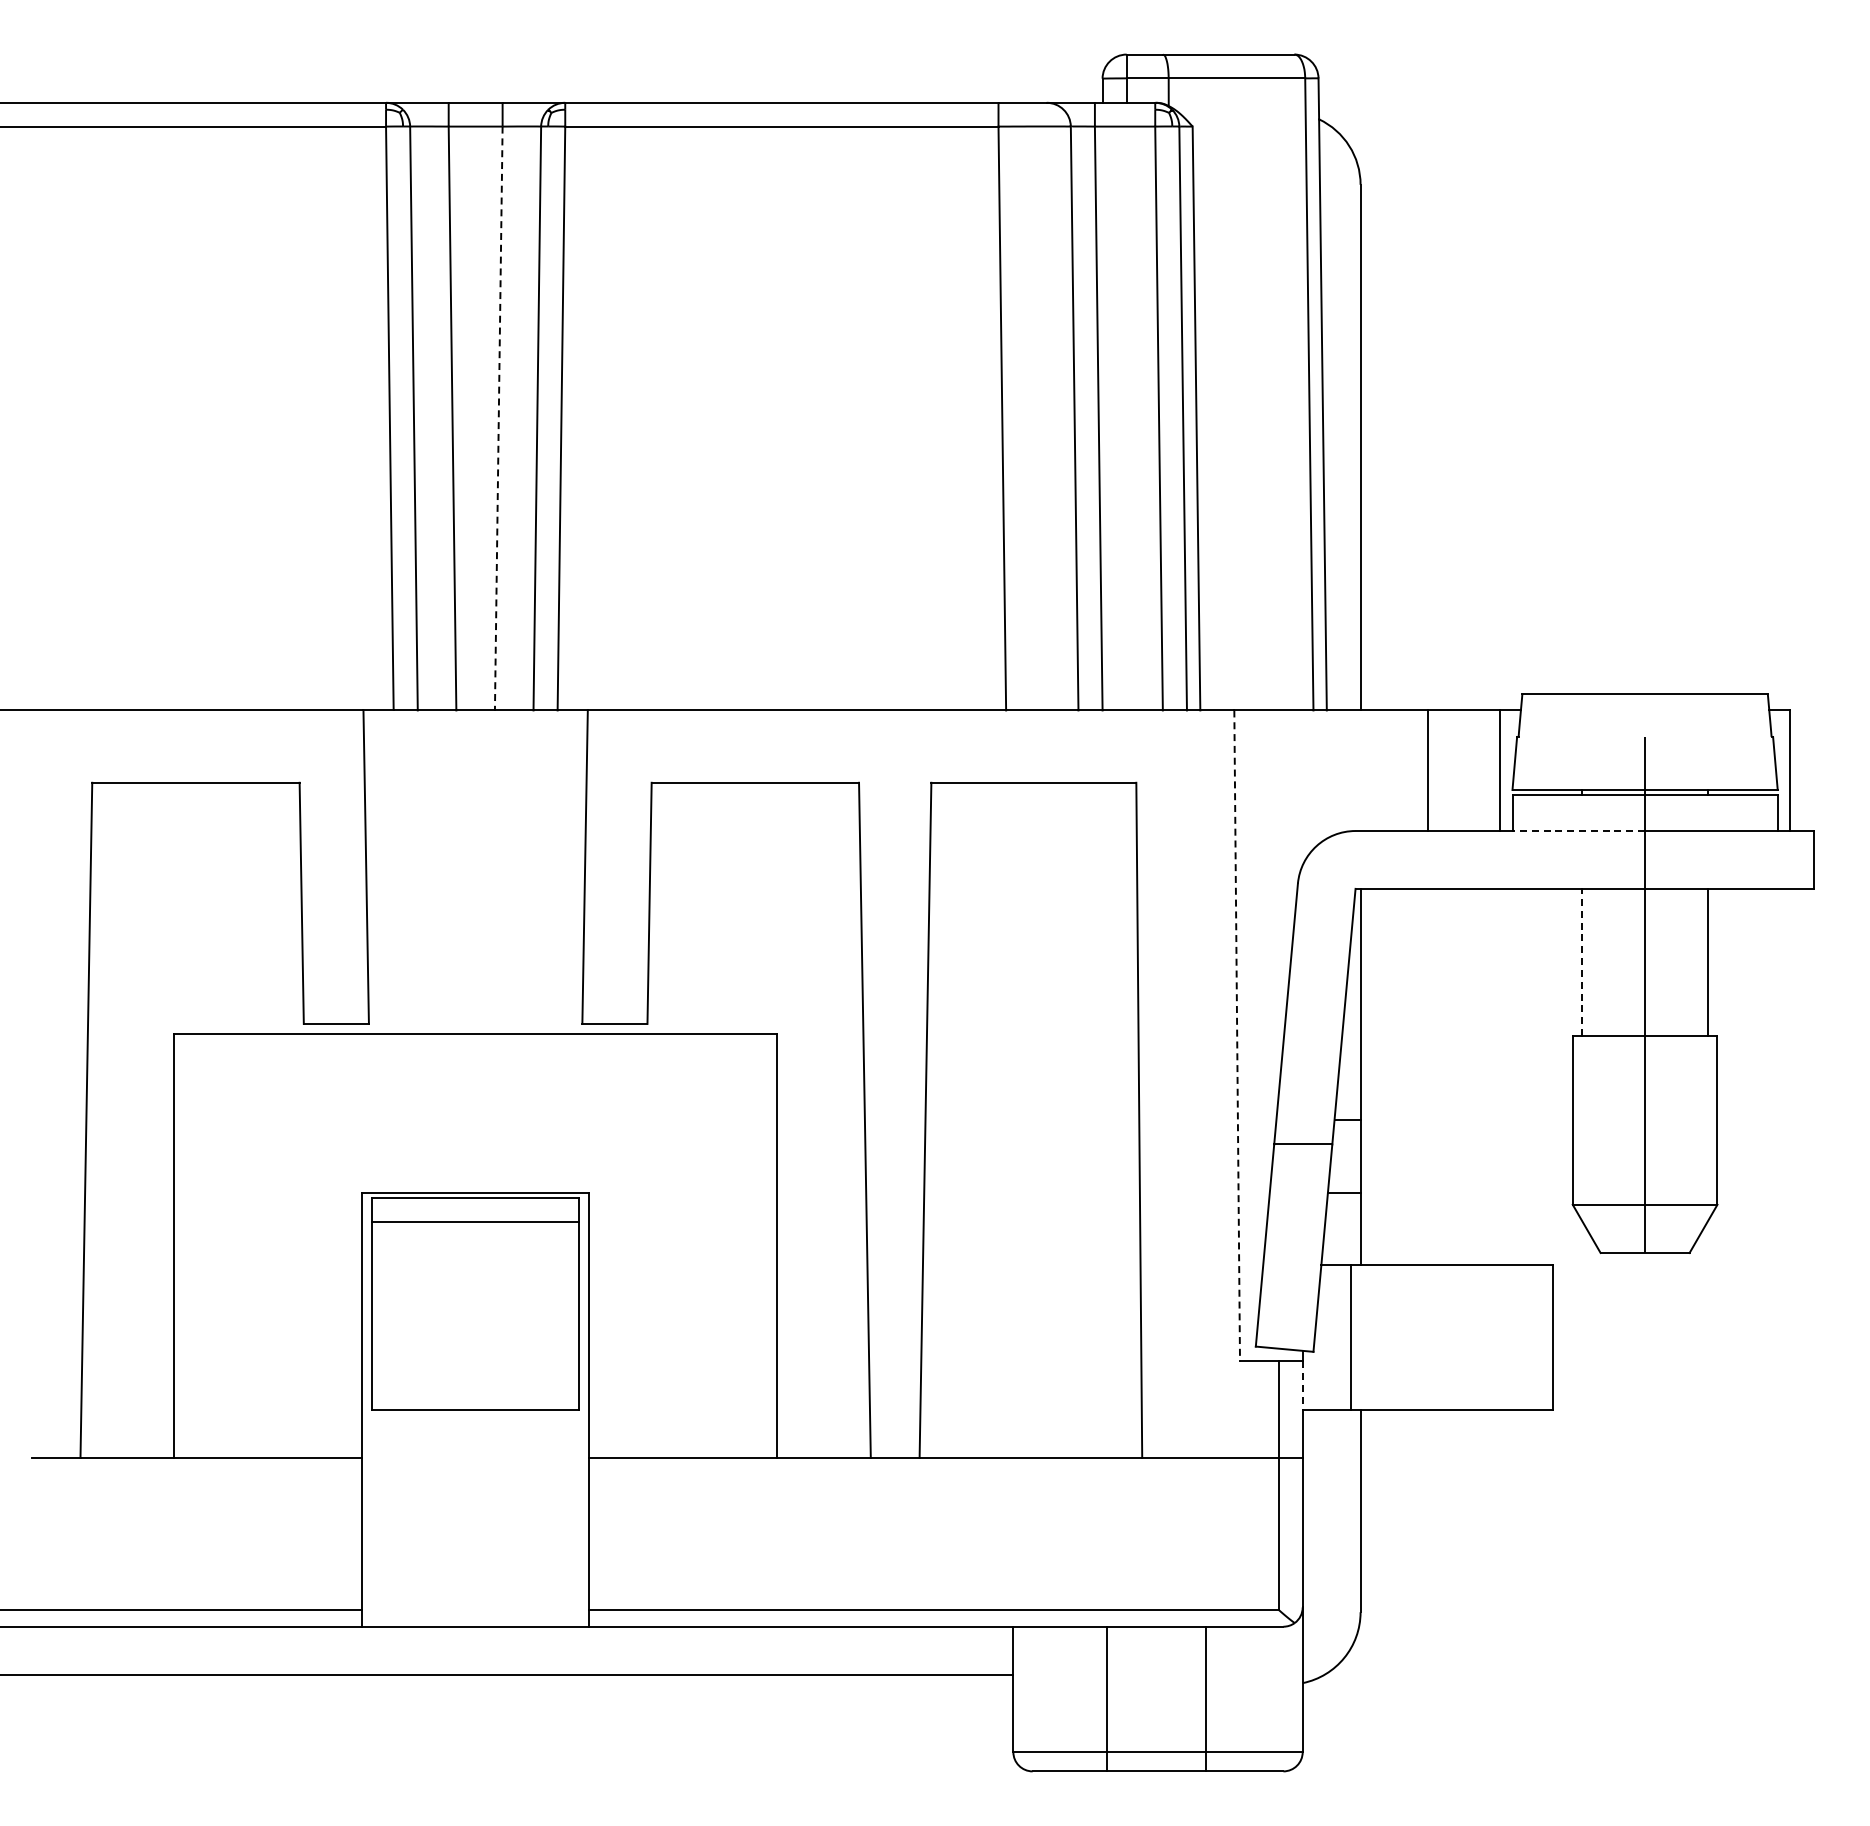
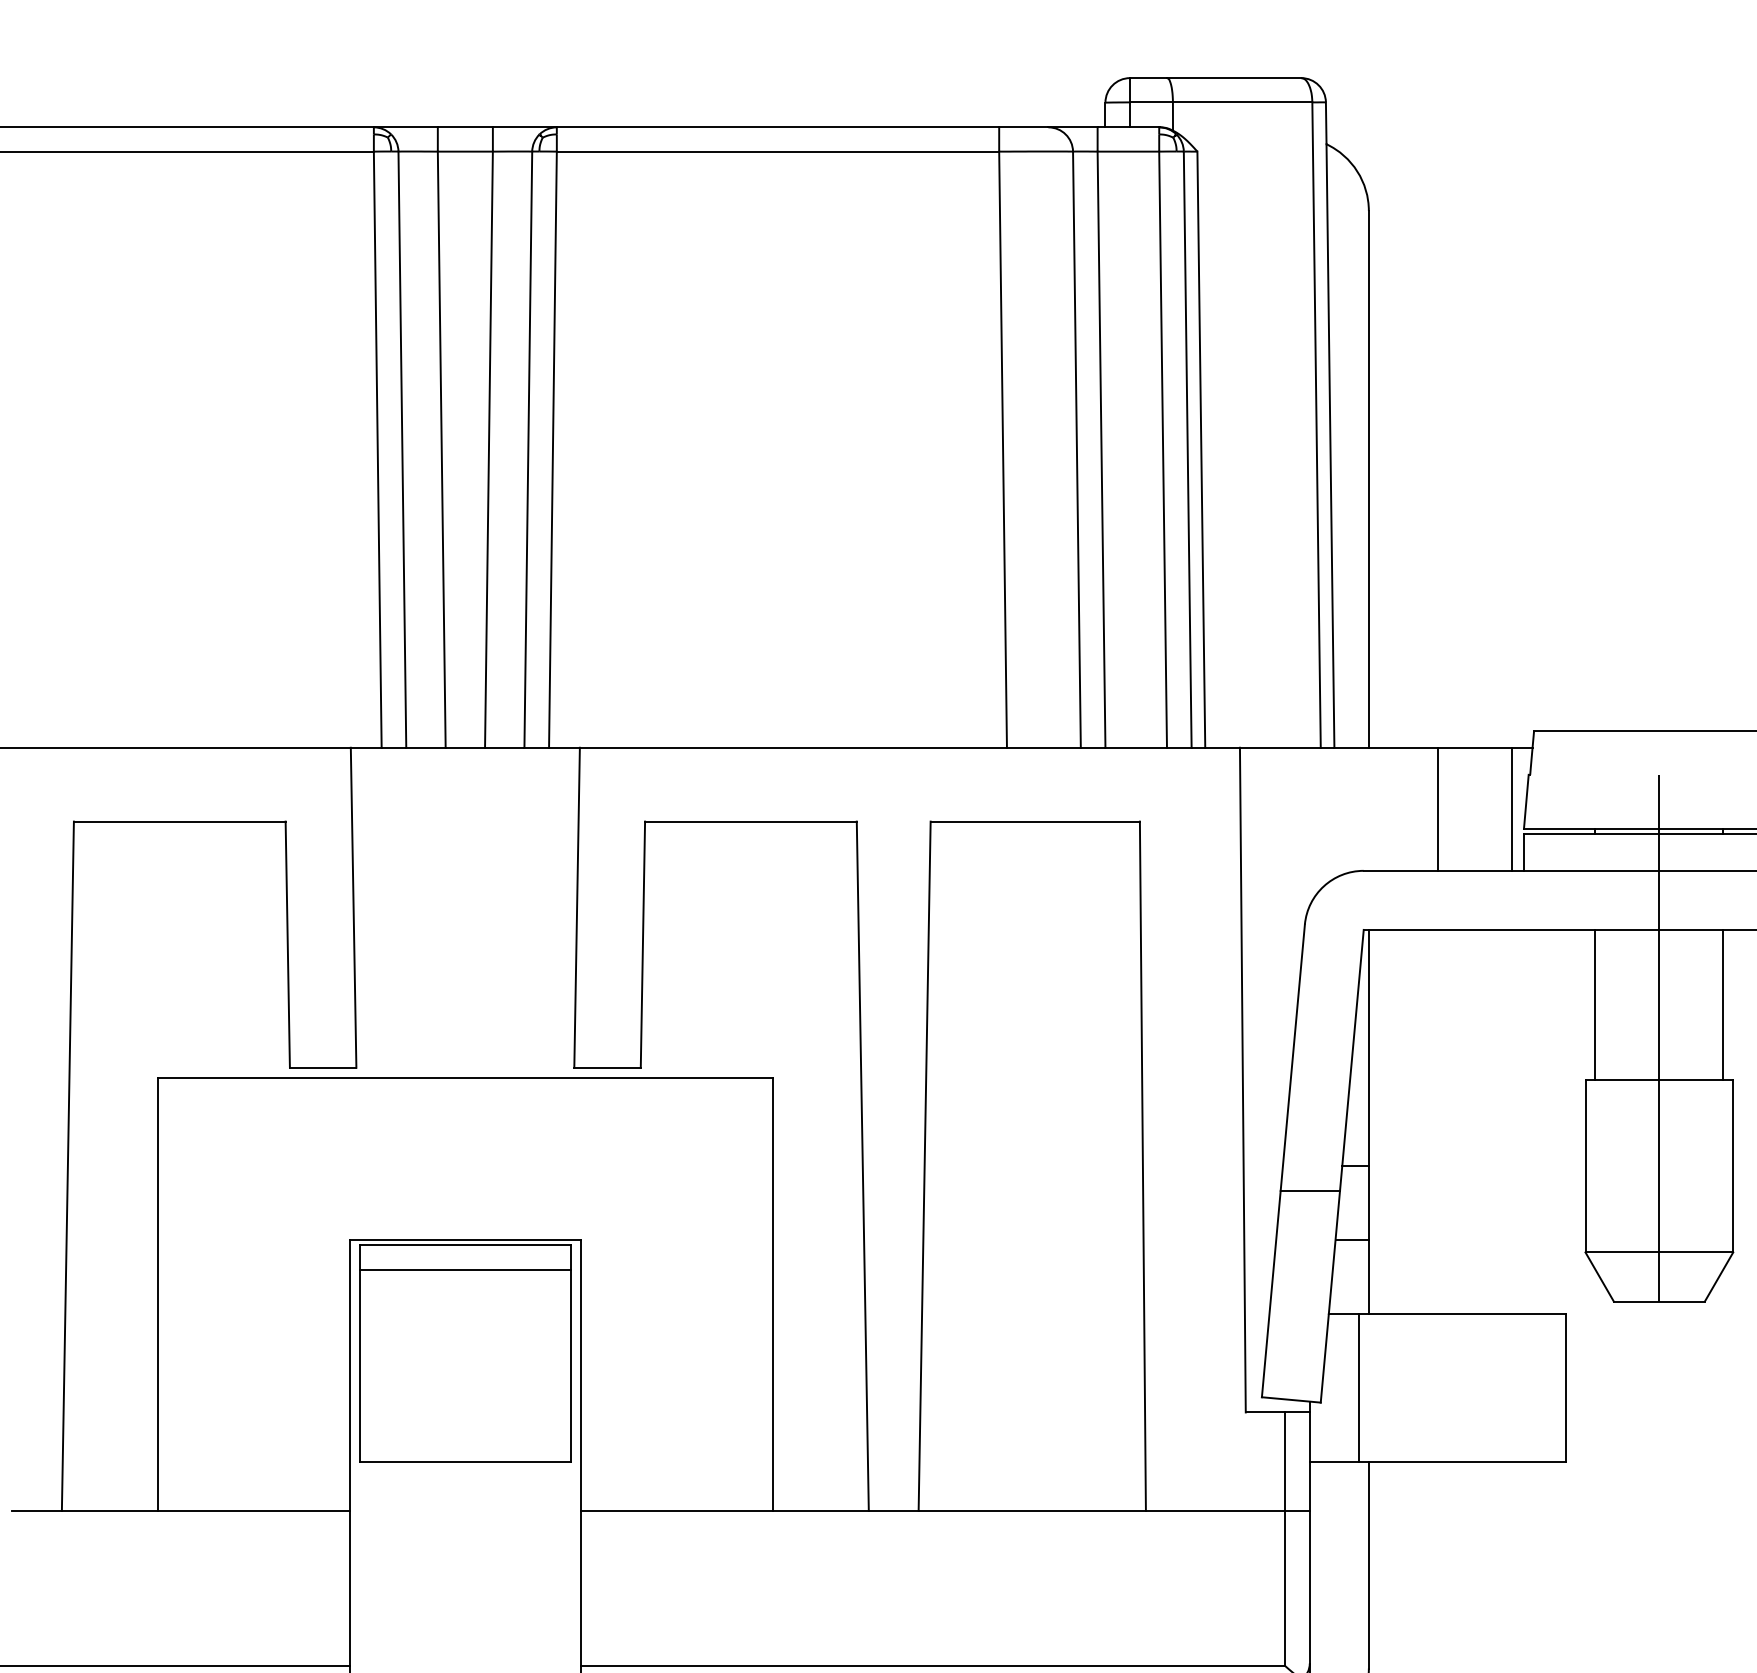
line: (498, 418) -> (488, 449), dashed -> solid
line: (1578, 831) -> (1591, 871), dashed -> solid
line: (1582, 962) -> (1595, 1005), dashed -> solid
line: (1237, 1035) -> (1243, 1079), dashed -> solid
line: (1302, 1386) -> (1309, 1438), dashed -> solid

